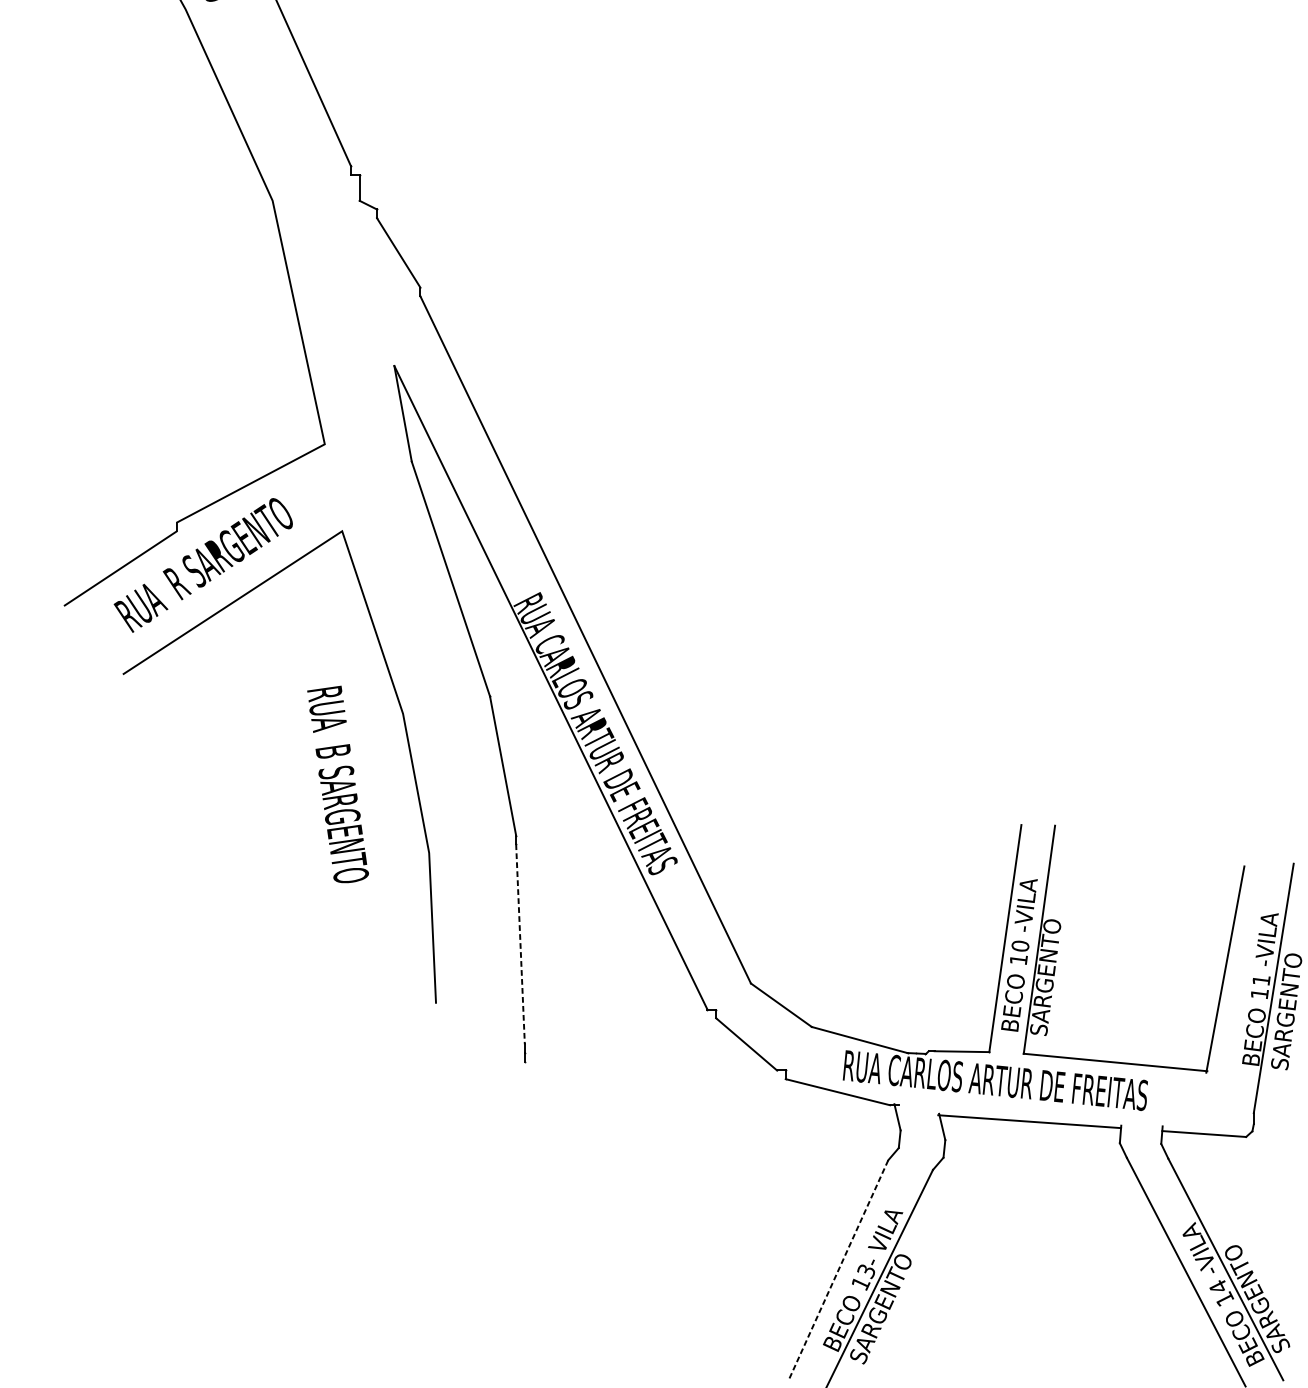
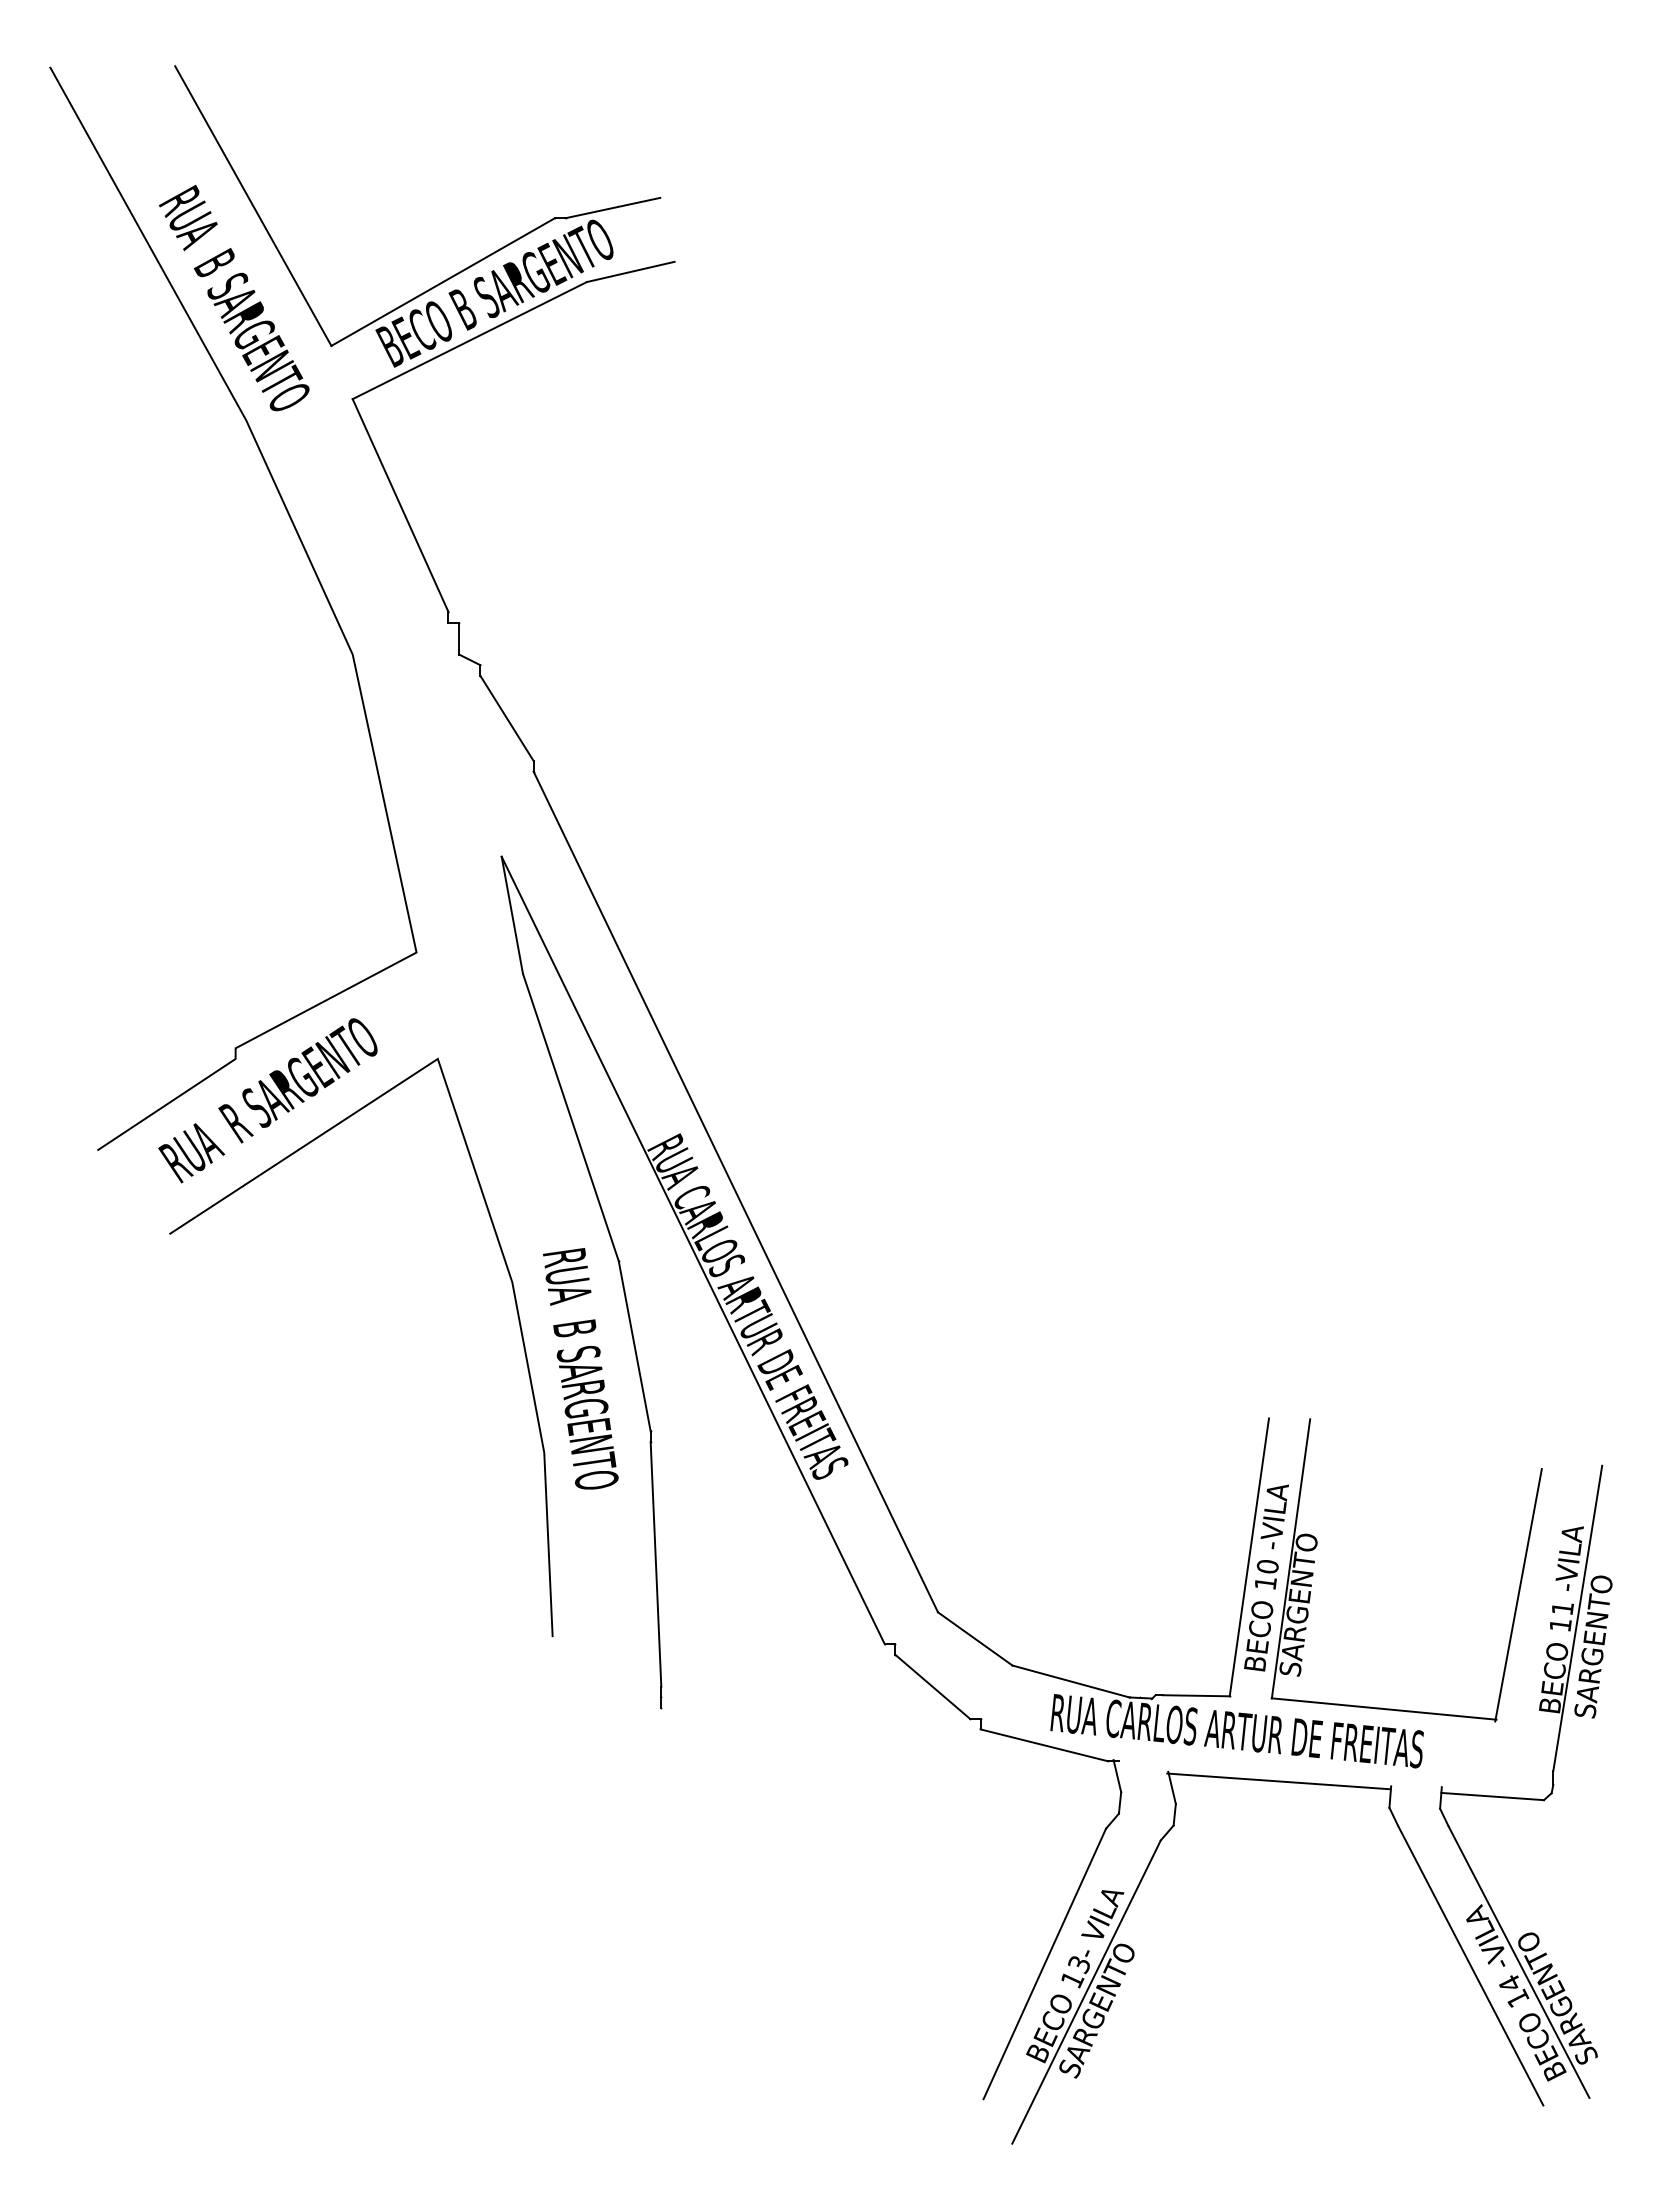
text: (337, 784) -> (580, 1368), moved
line: (520, 944) -> (656, 1564), dashed -> solid
line: (837, 1271) -> (1044, 1964), dashed -> solid

